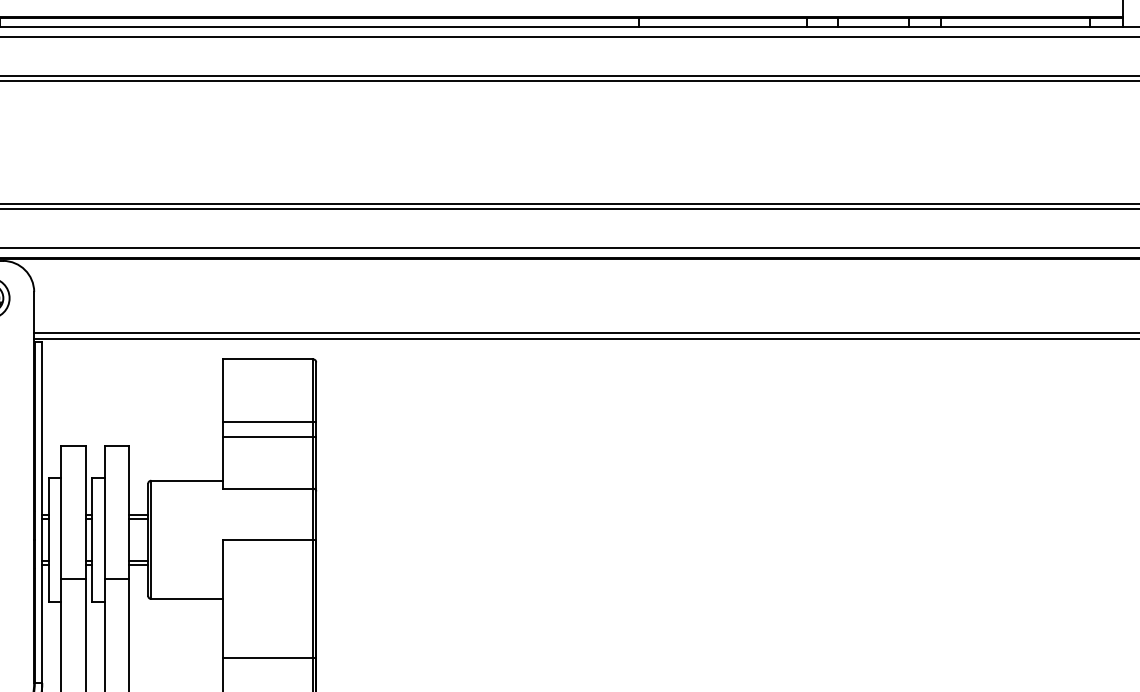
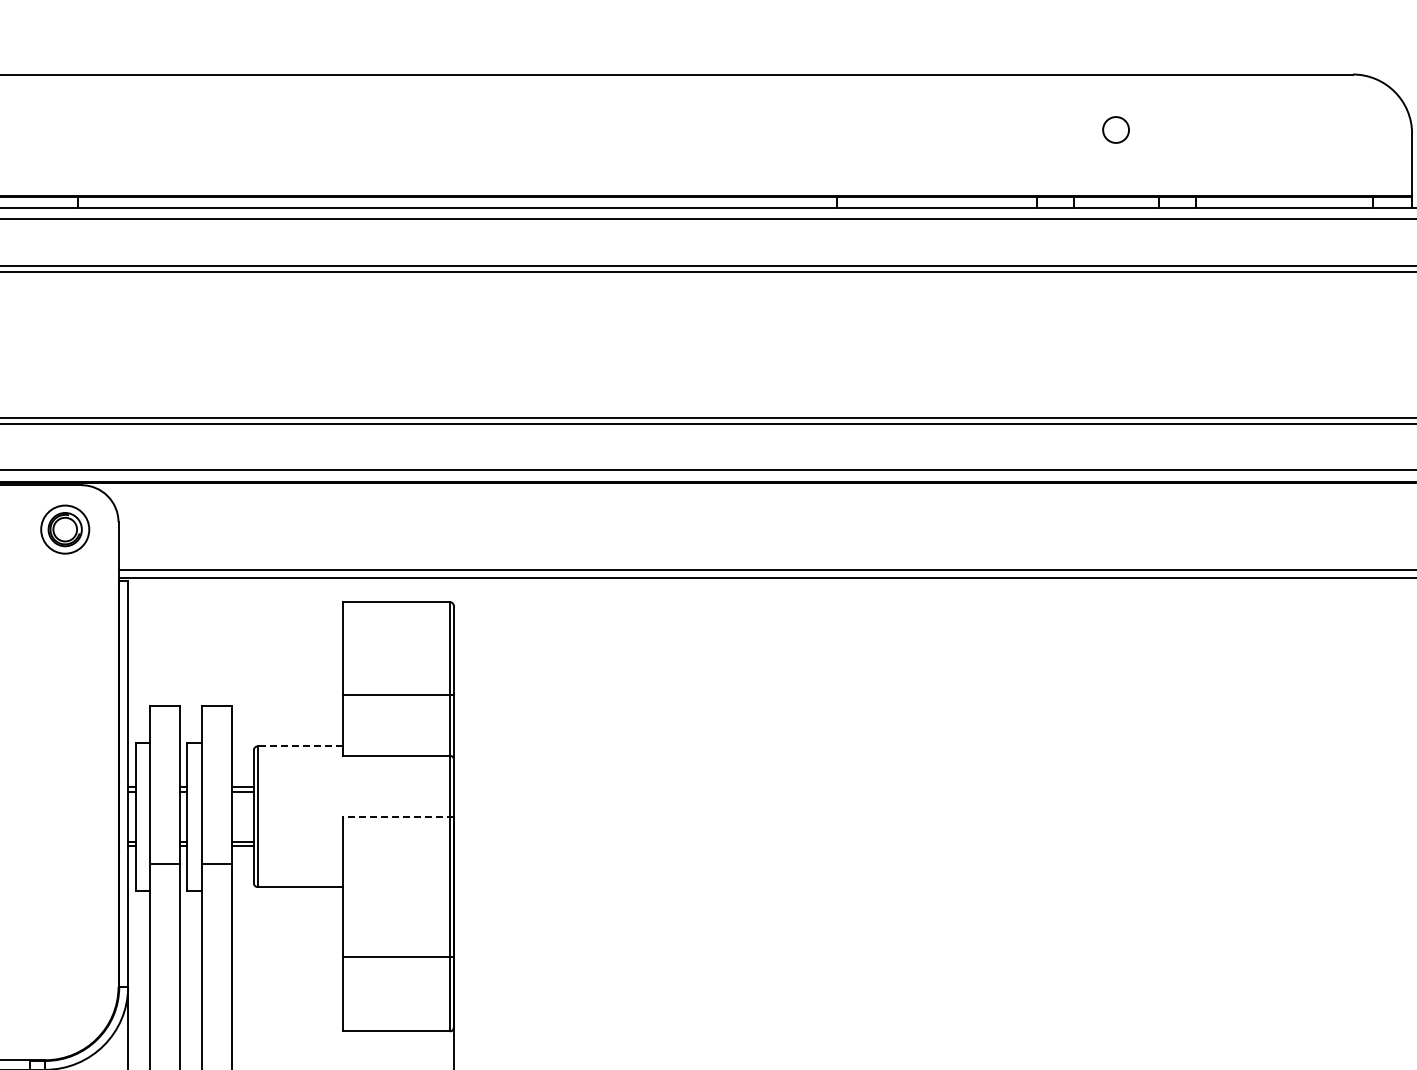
line: (268, 421) -> (397, 676), removed
line: (187, 480) -> (300, 746), solid -> dashed
line: (269, 539) -> (398, 816), solid -> dashed

